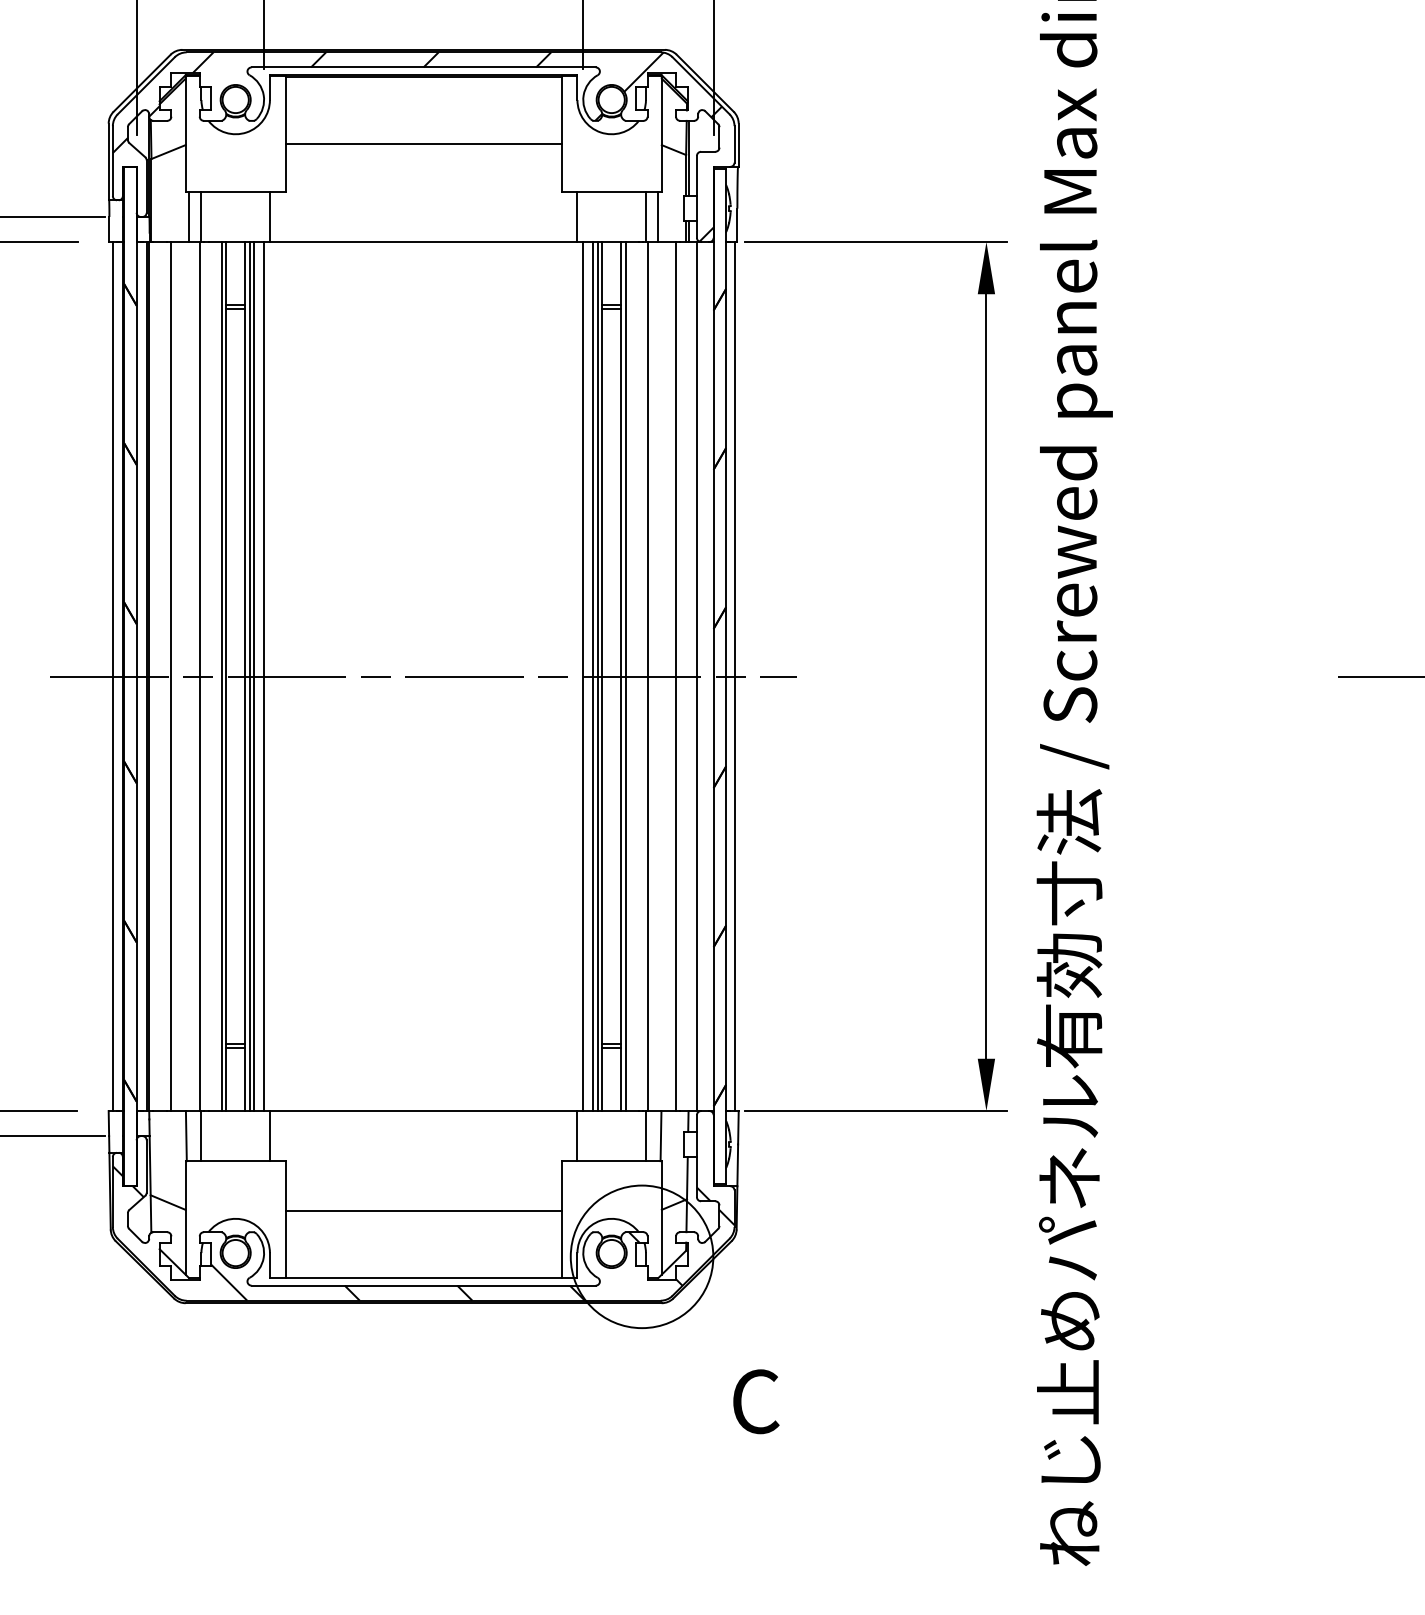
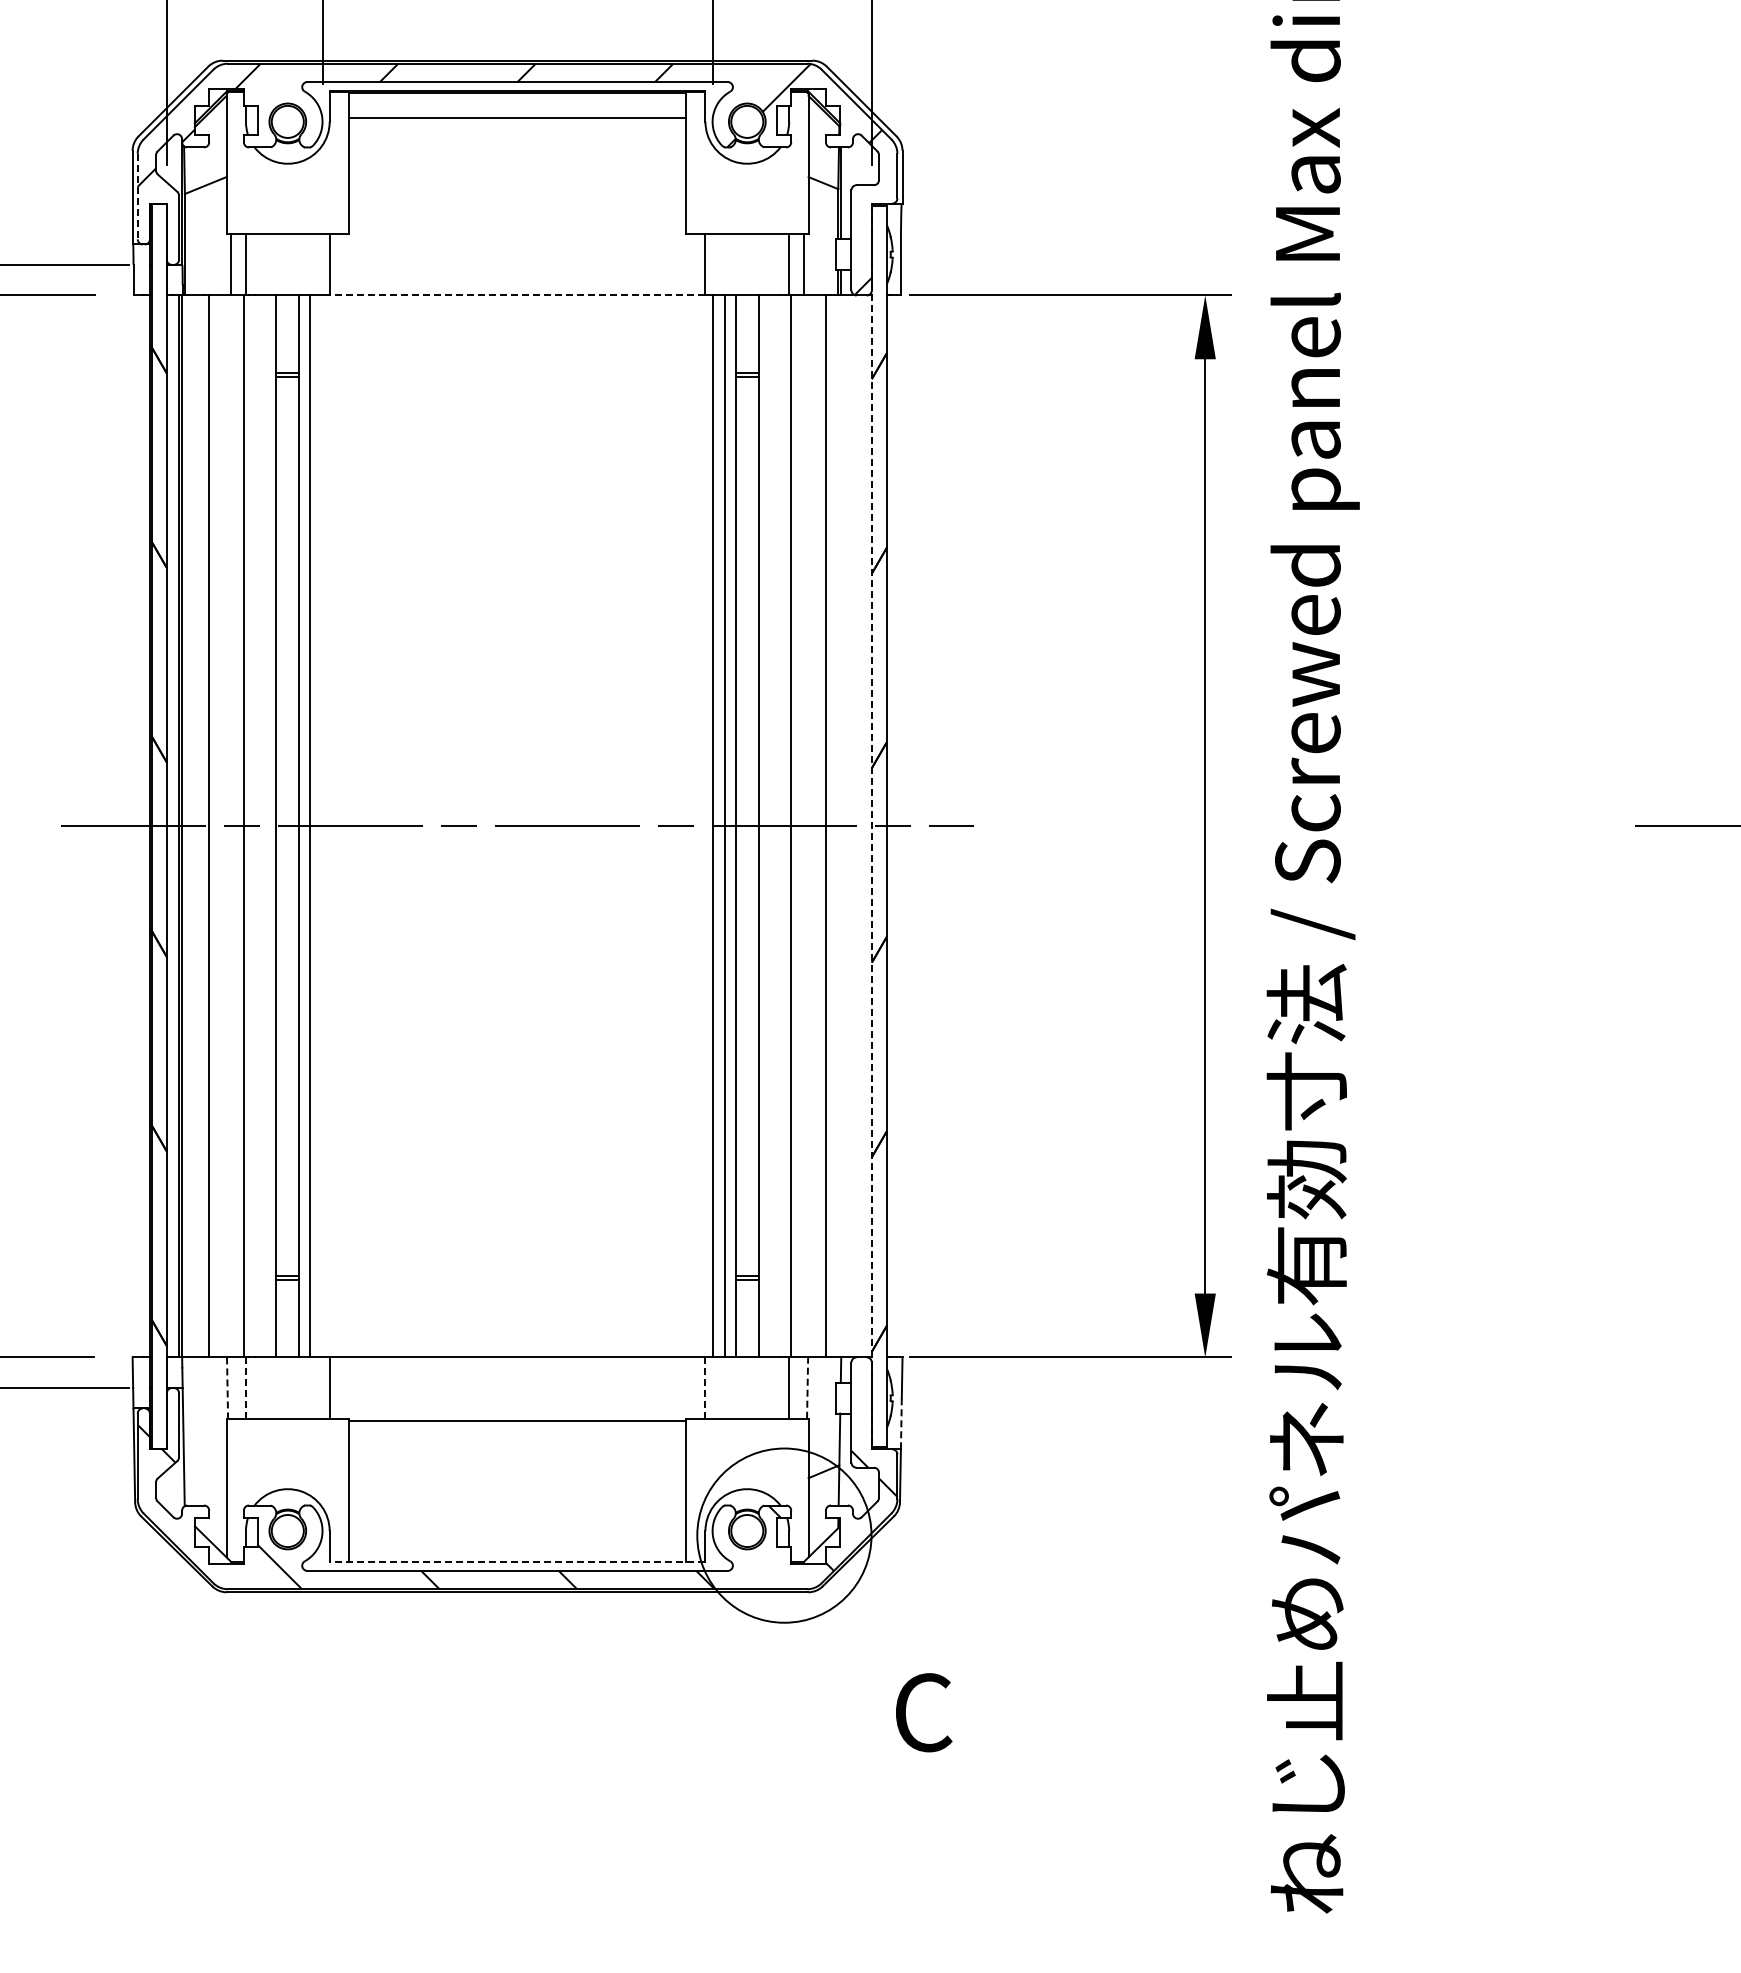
line: (423, 143) -> (517, 118), moved
line: (112, 161) -> (137, 196), solid -> dashed
line: (423, 242) -> (517, 295), solid -> dashed
line: (112, 676) -> (137, 826), removed
line: (221, 676) -> (270, 826), removed
line: (249, 676) -> (304, 826), removed
line: (264, 676) -> (322, 826), removed
line: (597, 676) -> (730, 826), removed
line: (625, 676) -> (764, 826), removed
line: (696, 676) -> (851, 826), removed
line: (713, 676) -> (871, 826), solid -> dashed
line: (734, 676) -> (897, 826), removed
line: (186, 1136) -> (227, 1388), solid -> dashed
line: (201, 1136) -> (245, 1388), solid -> dashed
line: (577, 1136) -> (705, 1388), solid -> dashed
line: (660, 1136) -> (807, 1388), solid -> dashed
line: (737, 1165) -> (901, 1423), solid -> dashed
line: (167, 1202) -> (204, 1469), removed
line: (423, 1210) -> (517, 1420), moved
line: (423, 1278) -> (517, 1561), solid -> dashed

